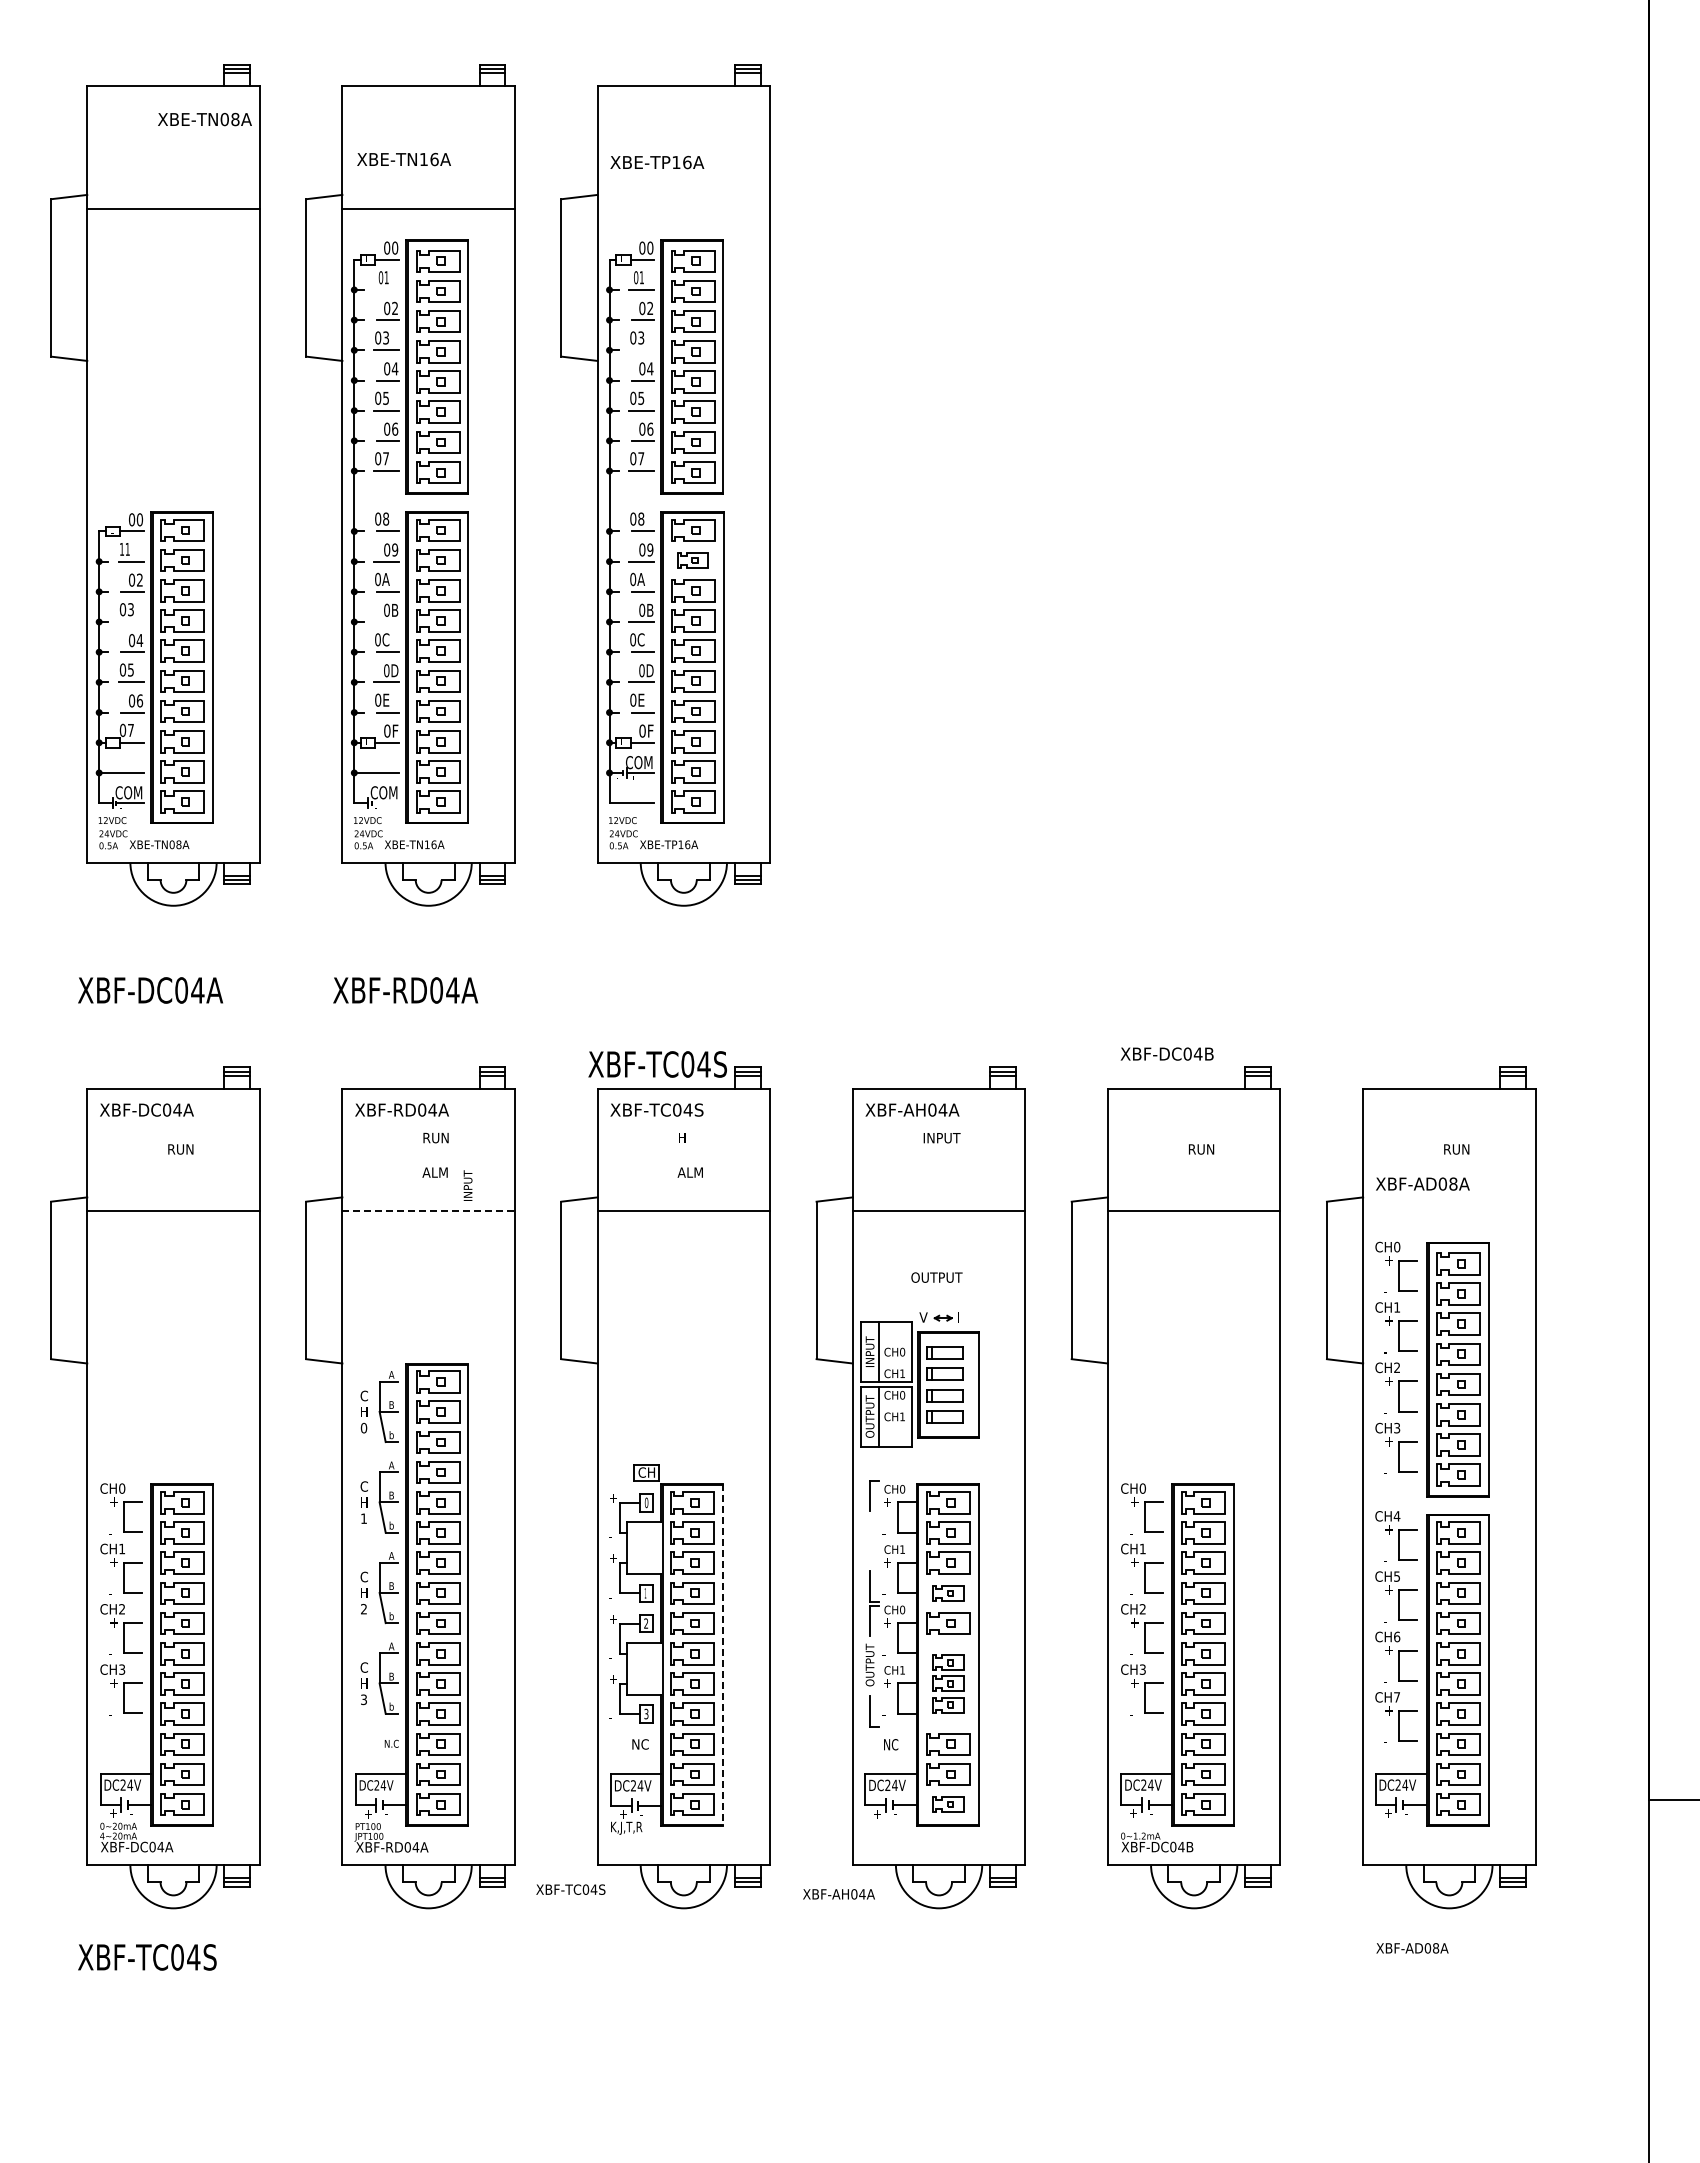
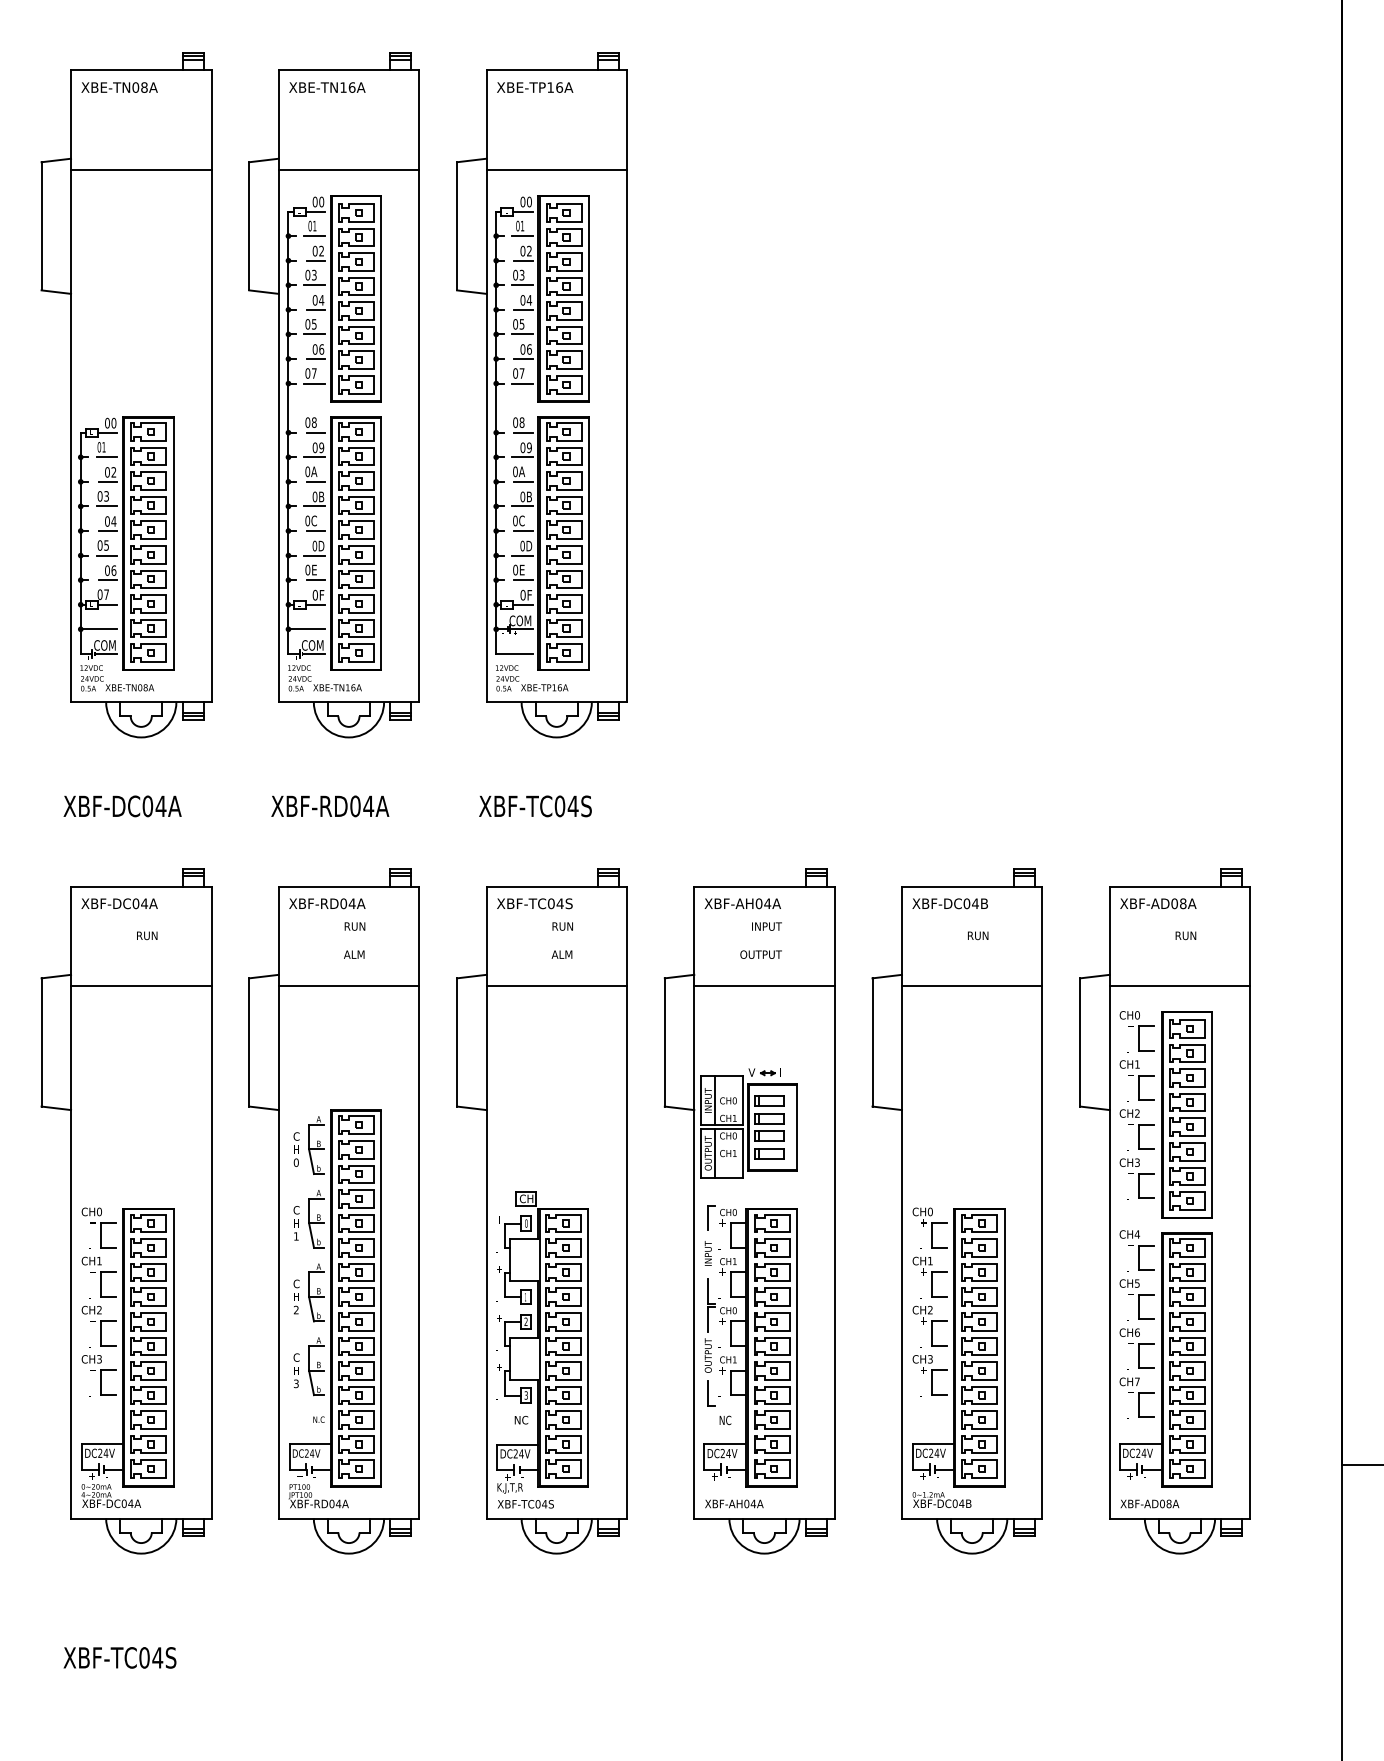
text: (204, 119) -> (119, 87), moved
text: (403, 159) -> (326, 87), moved
text: (657, 162) -> (535, 87), moved
line: (683, 208) -> (556, 169), added
line: (386, 289) -> (314, 235), added
line: (641, 350) -> (522, 285), added
text: (121, 548) -> (98, 446), 11 -> 01
part: (693, 560) -> (564, 456), size x1.43
line: (131, 622) -> (107, 506), added
line: (386, 622) -> (314, 506), added
line: (385, 803) -> (313, 654), added
text: (1166, 1053) -> (949, 903), moved
text: (657, 1064) -> (535, 806), moved
text: (690, 1137) -> (562, 926), H -> RUN
text: (1422, 1183) -> (1158, 903), moved
text: (467, 1185) -> (707, 1253), moved
line: (429, 1211) -> (349, 986), dashed -> solid
line: (1449, 1211) -> (1180, 986), added
text: (936, 1277) -> (760, 954), moved
part: (948, 1593) -> (772, 1297), size x1.43
line: (722, 1655) -> (588, 1347), dashed -> solid
part: (948, 1683) -> (772, 1370), size x1.43
part: (948, 1804) -> (772, 1469), size x1.43
text: (570, 1889) -> (525, 1504), moved
text: (838, 1894) -> (733, 1504), moved
text: (1412, 1948) -> (1149, 1504), moved
text: (147, 1957) -> (120, 1657), moved

